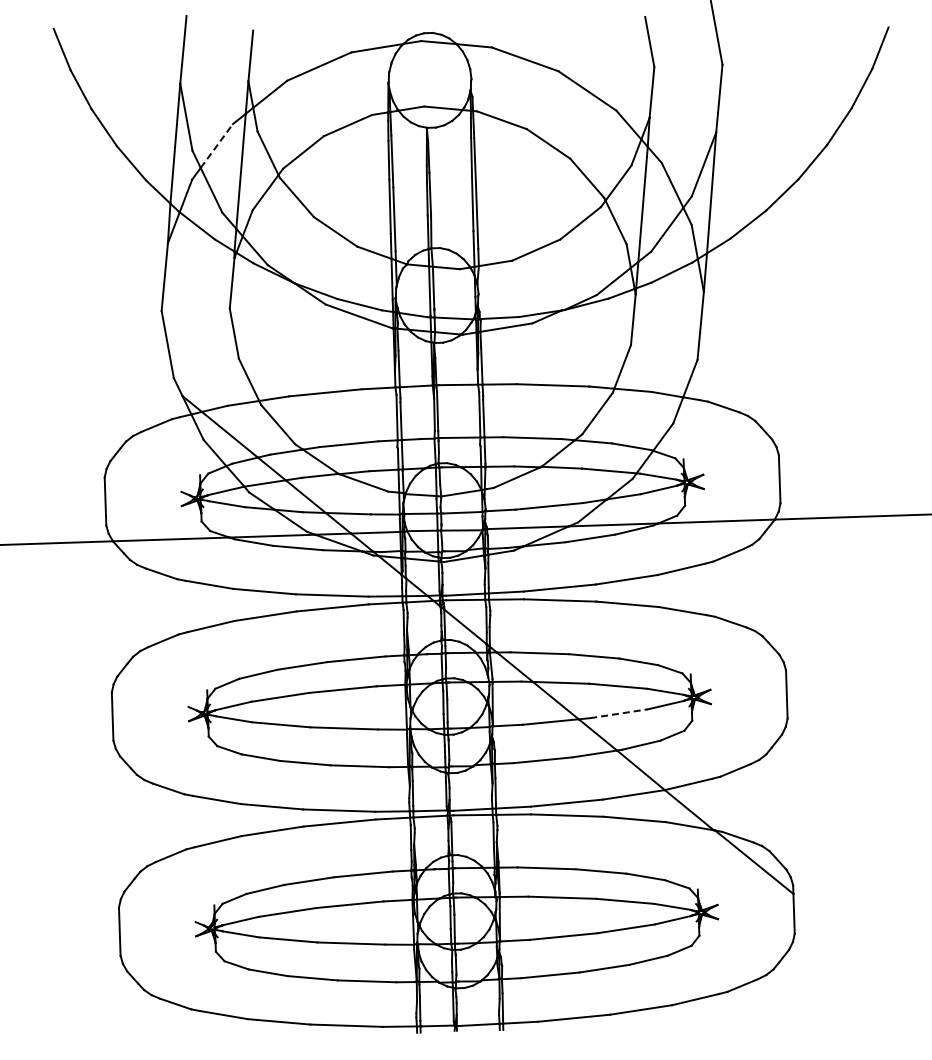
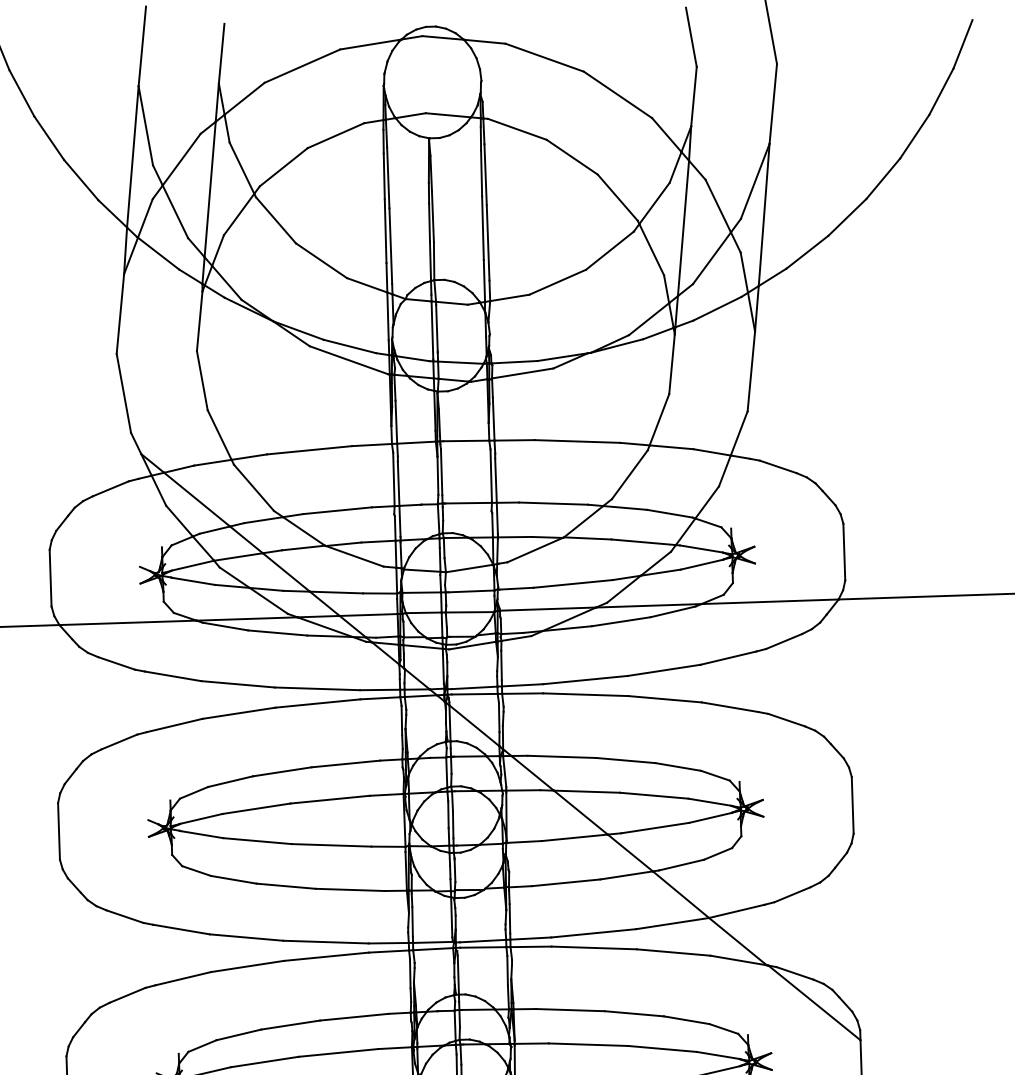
line: (217, 145) -> (182, 159), dashed -> solid
line: (619, 713) -> (655, 827), dashed -> solid

